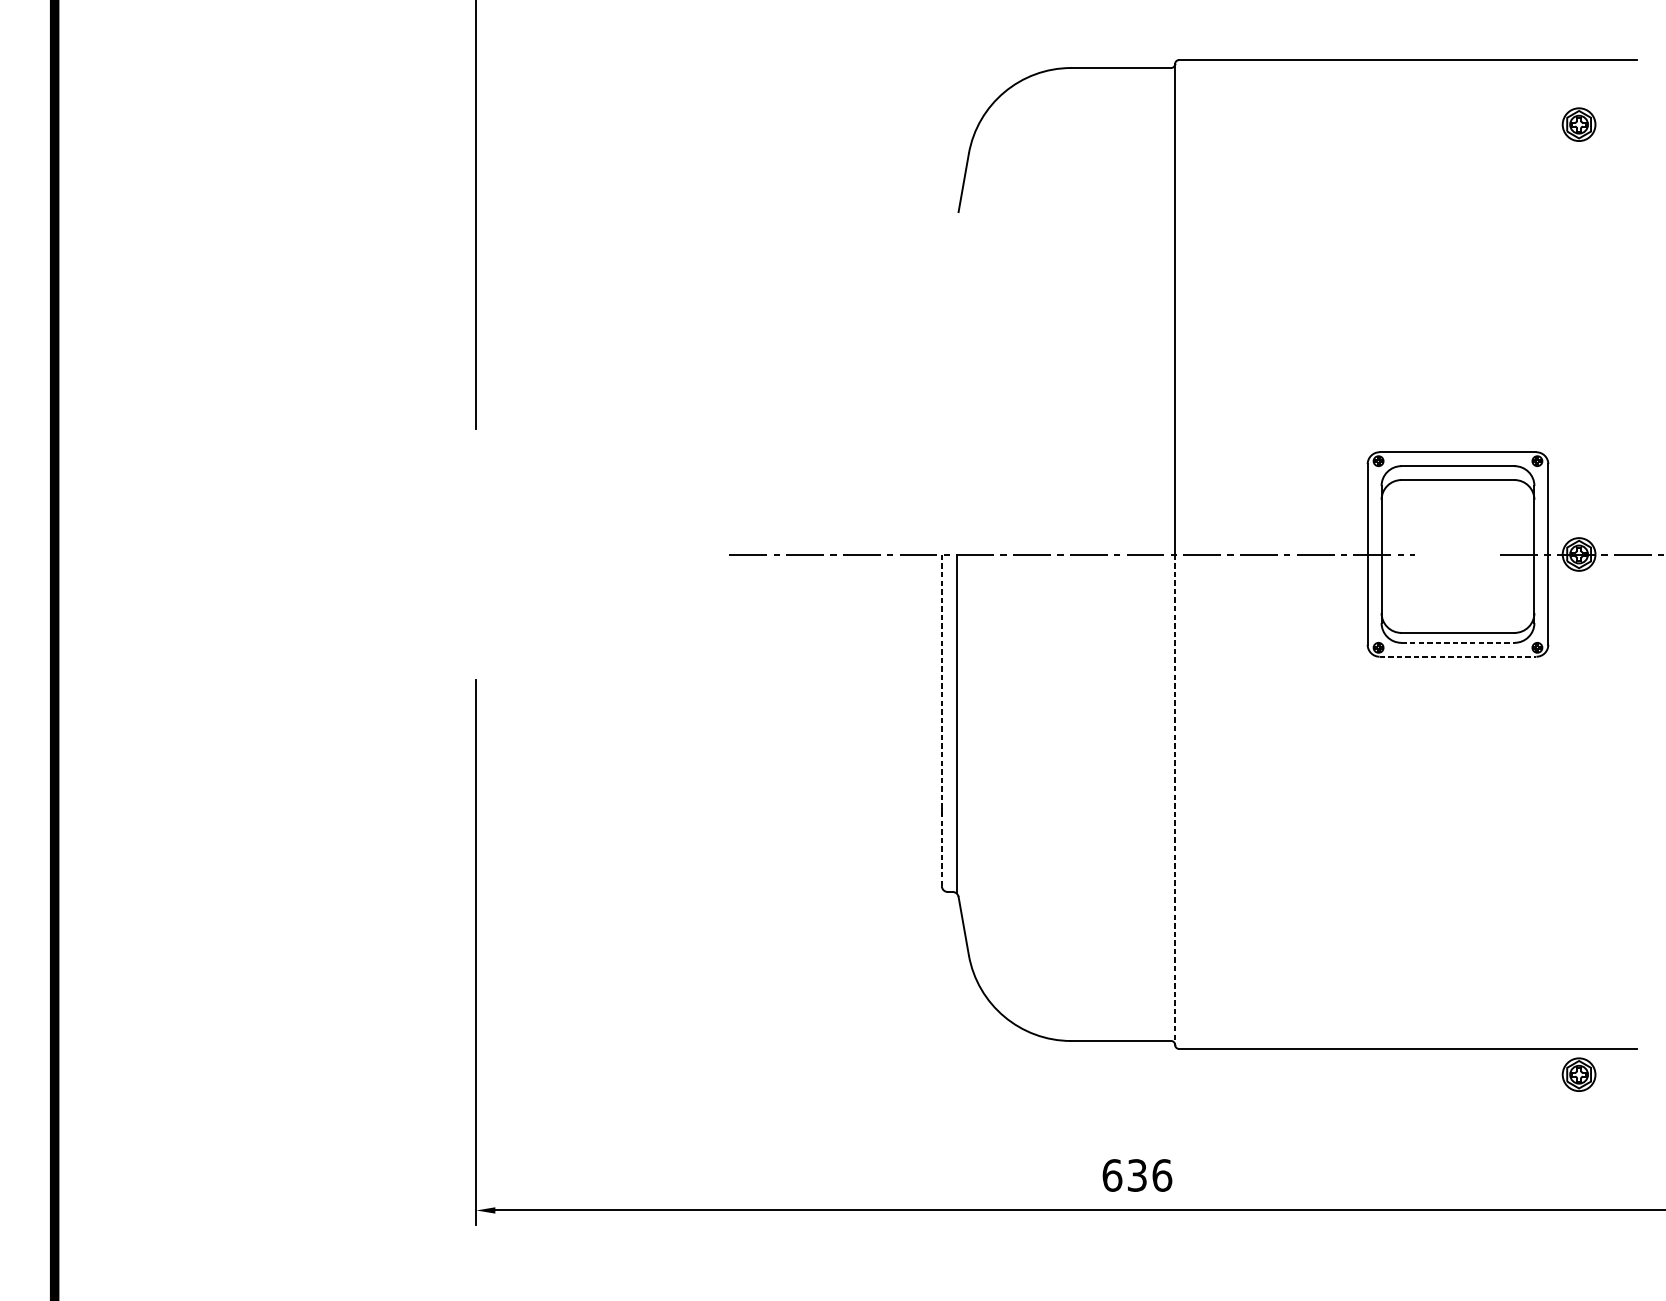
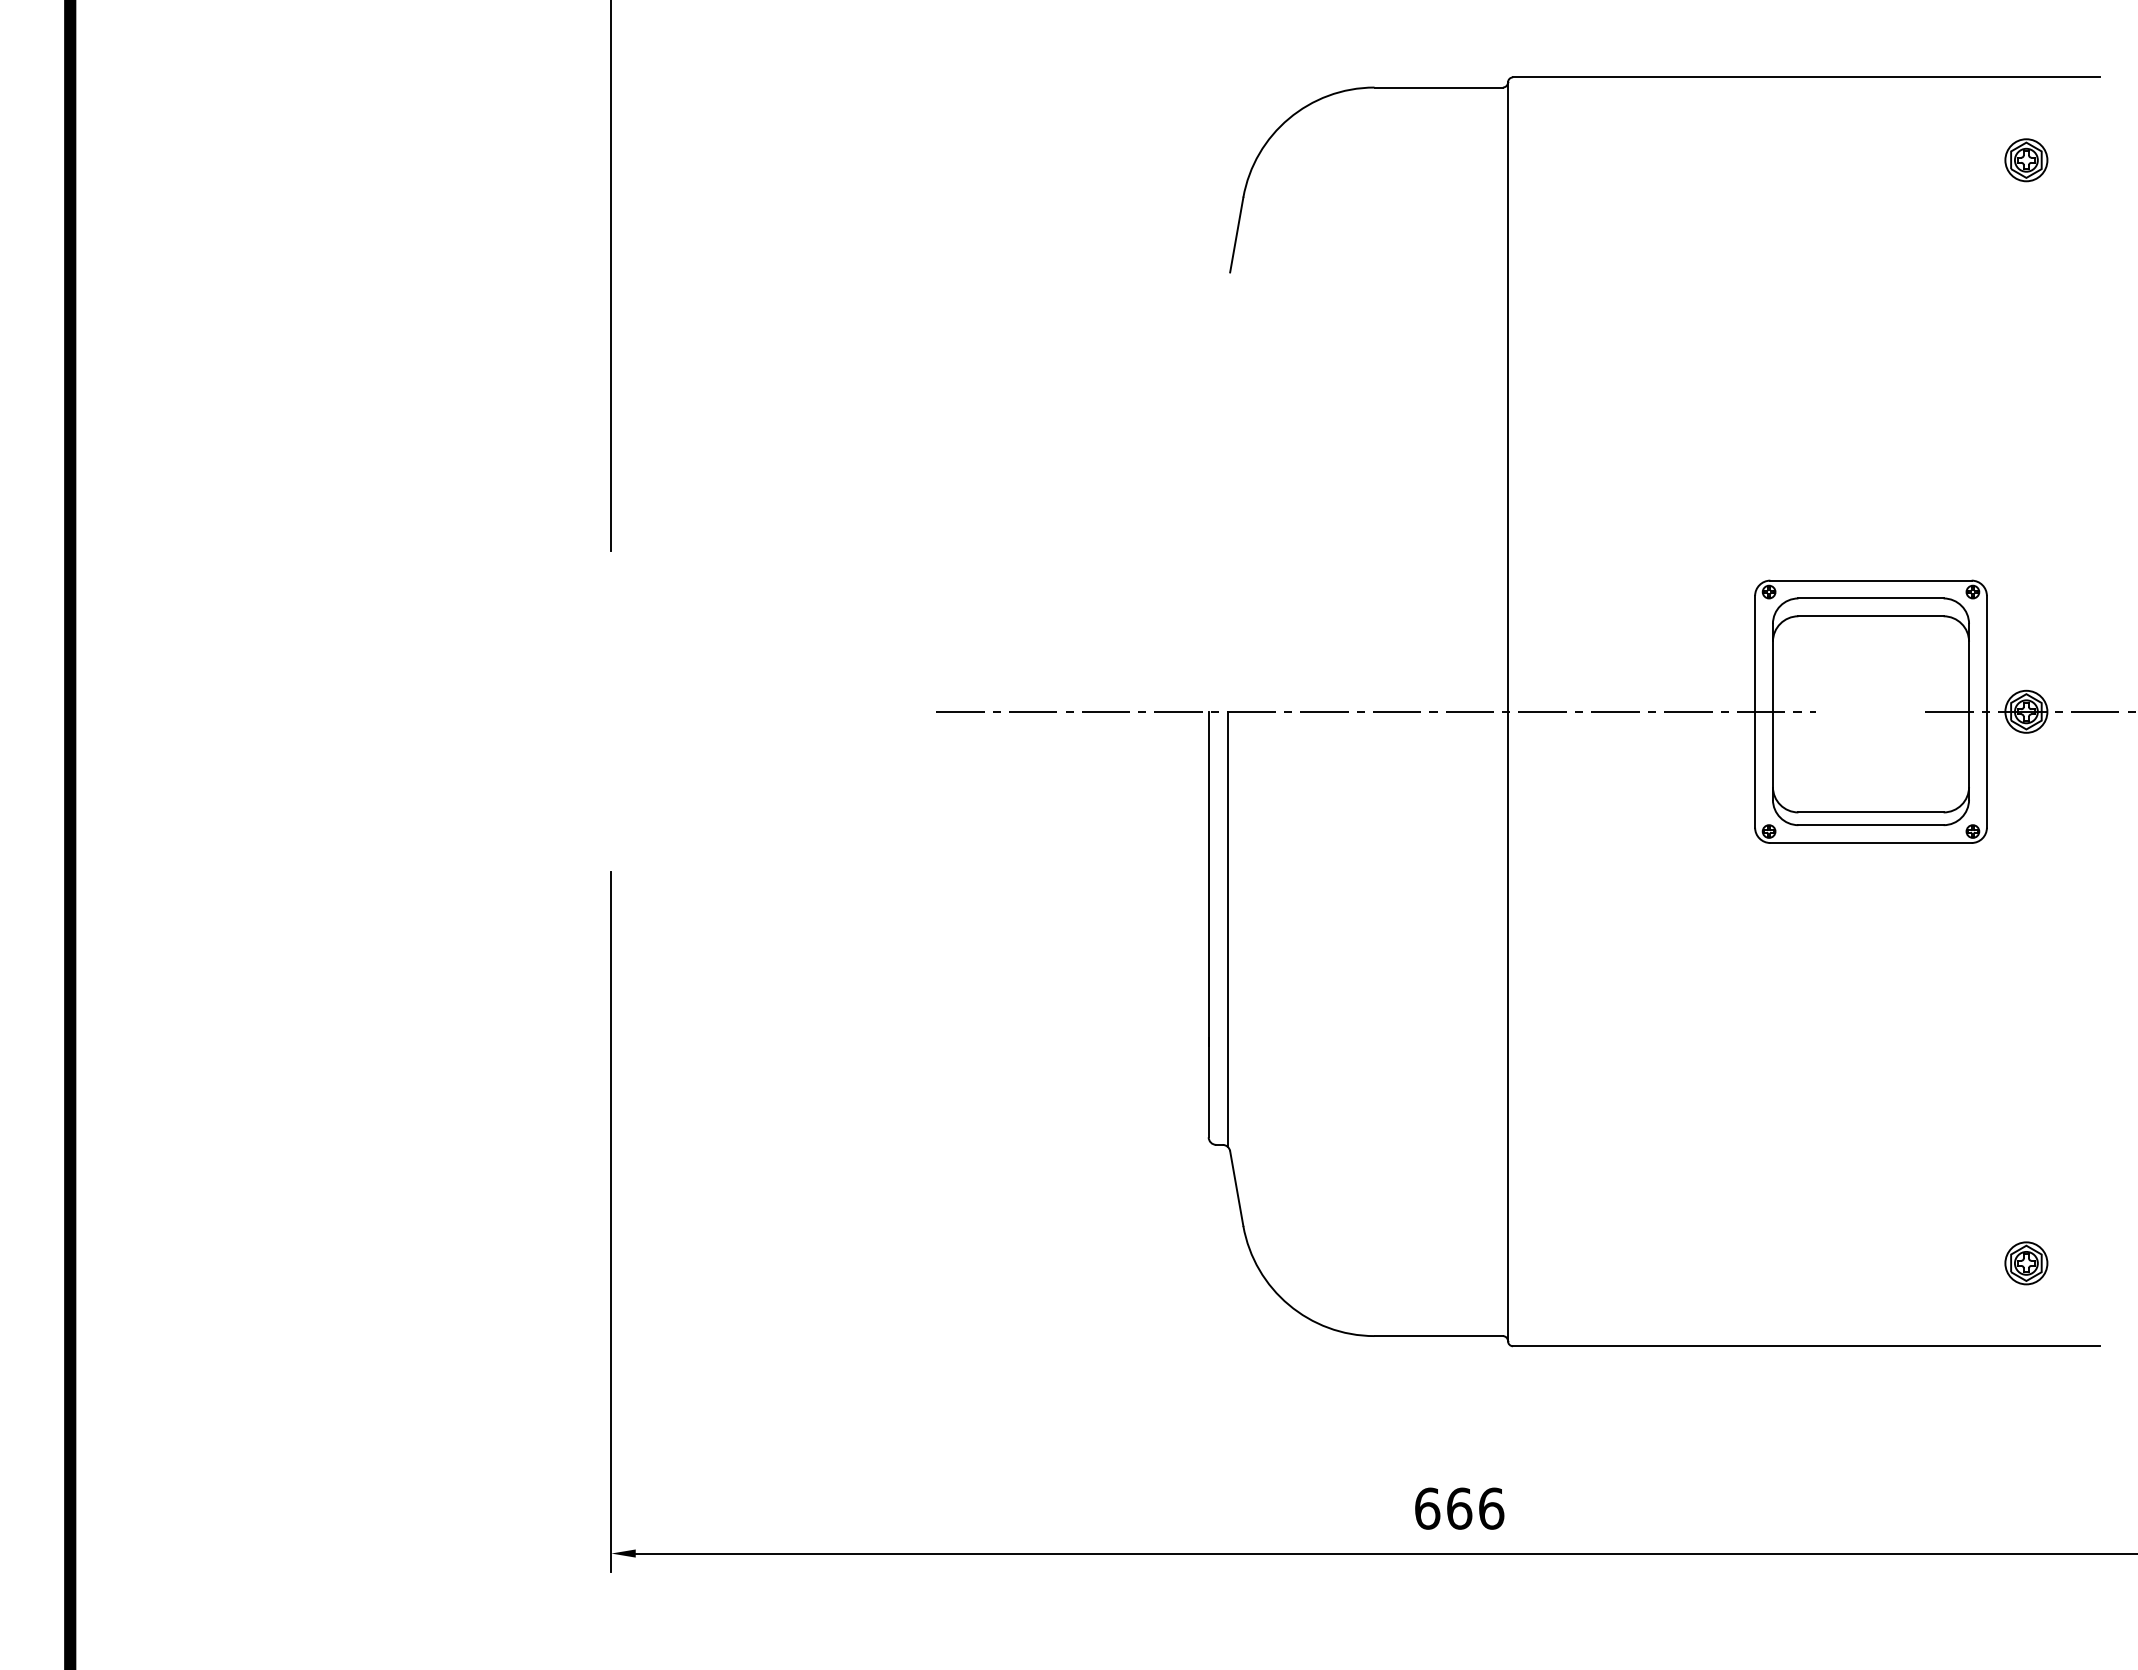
line: (1458, 643) -> (1871, 825), dashed -> solid
line: (1458, 657) -> (1871, 843), dashed -> solid
line: (941, 720) -> (1208, 924), dashed -> solid
line: (1175, 799) -> (1508, 1026), dashed -> solid
part: (1579, 1074) -> (2026, 1263), moved
text: (1137, 1175) -> (1459, 1508), 636 -> 666

